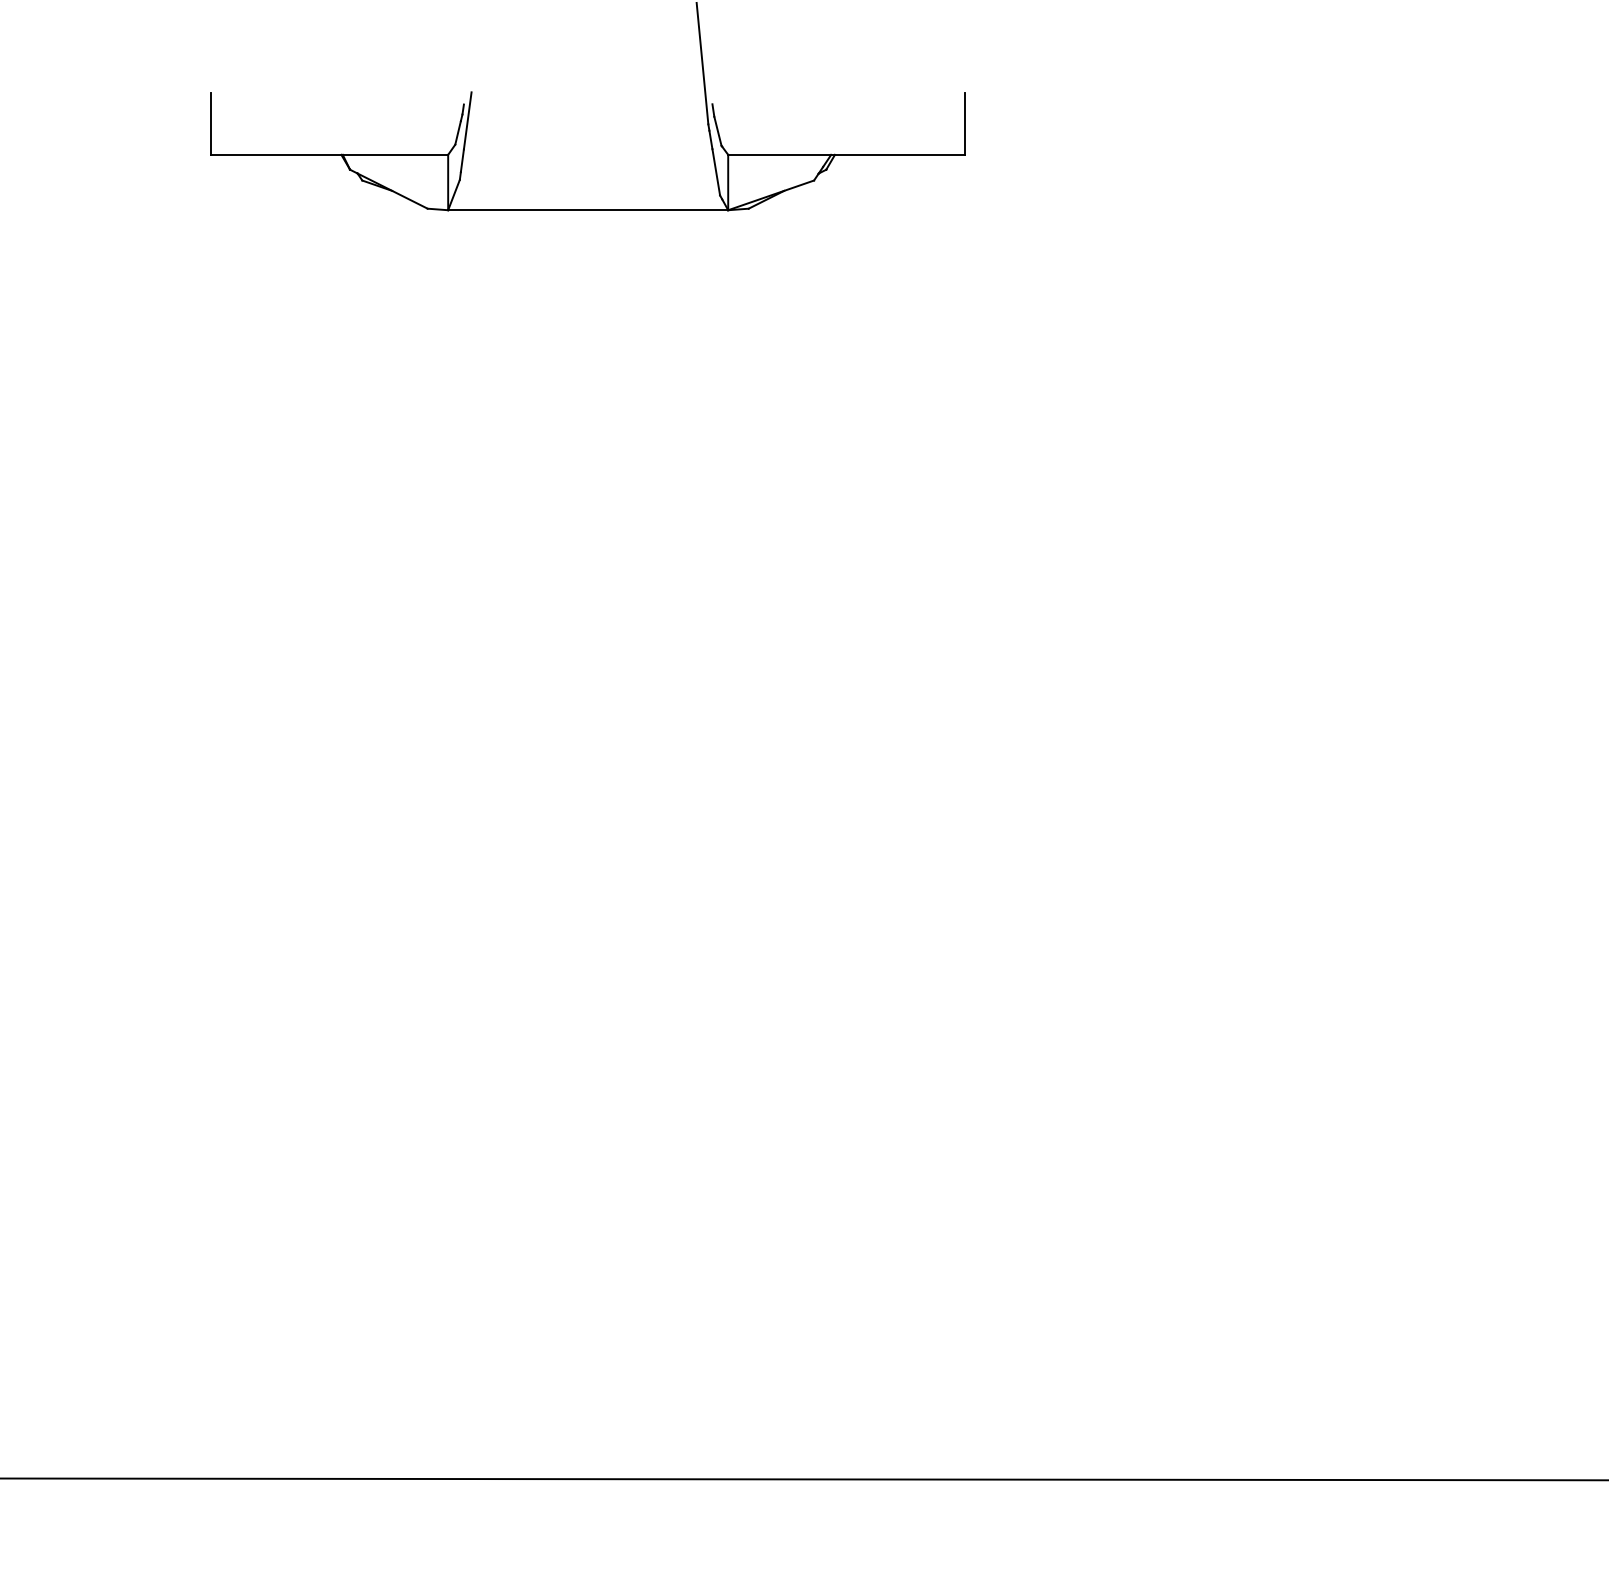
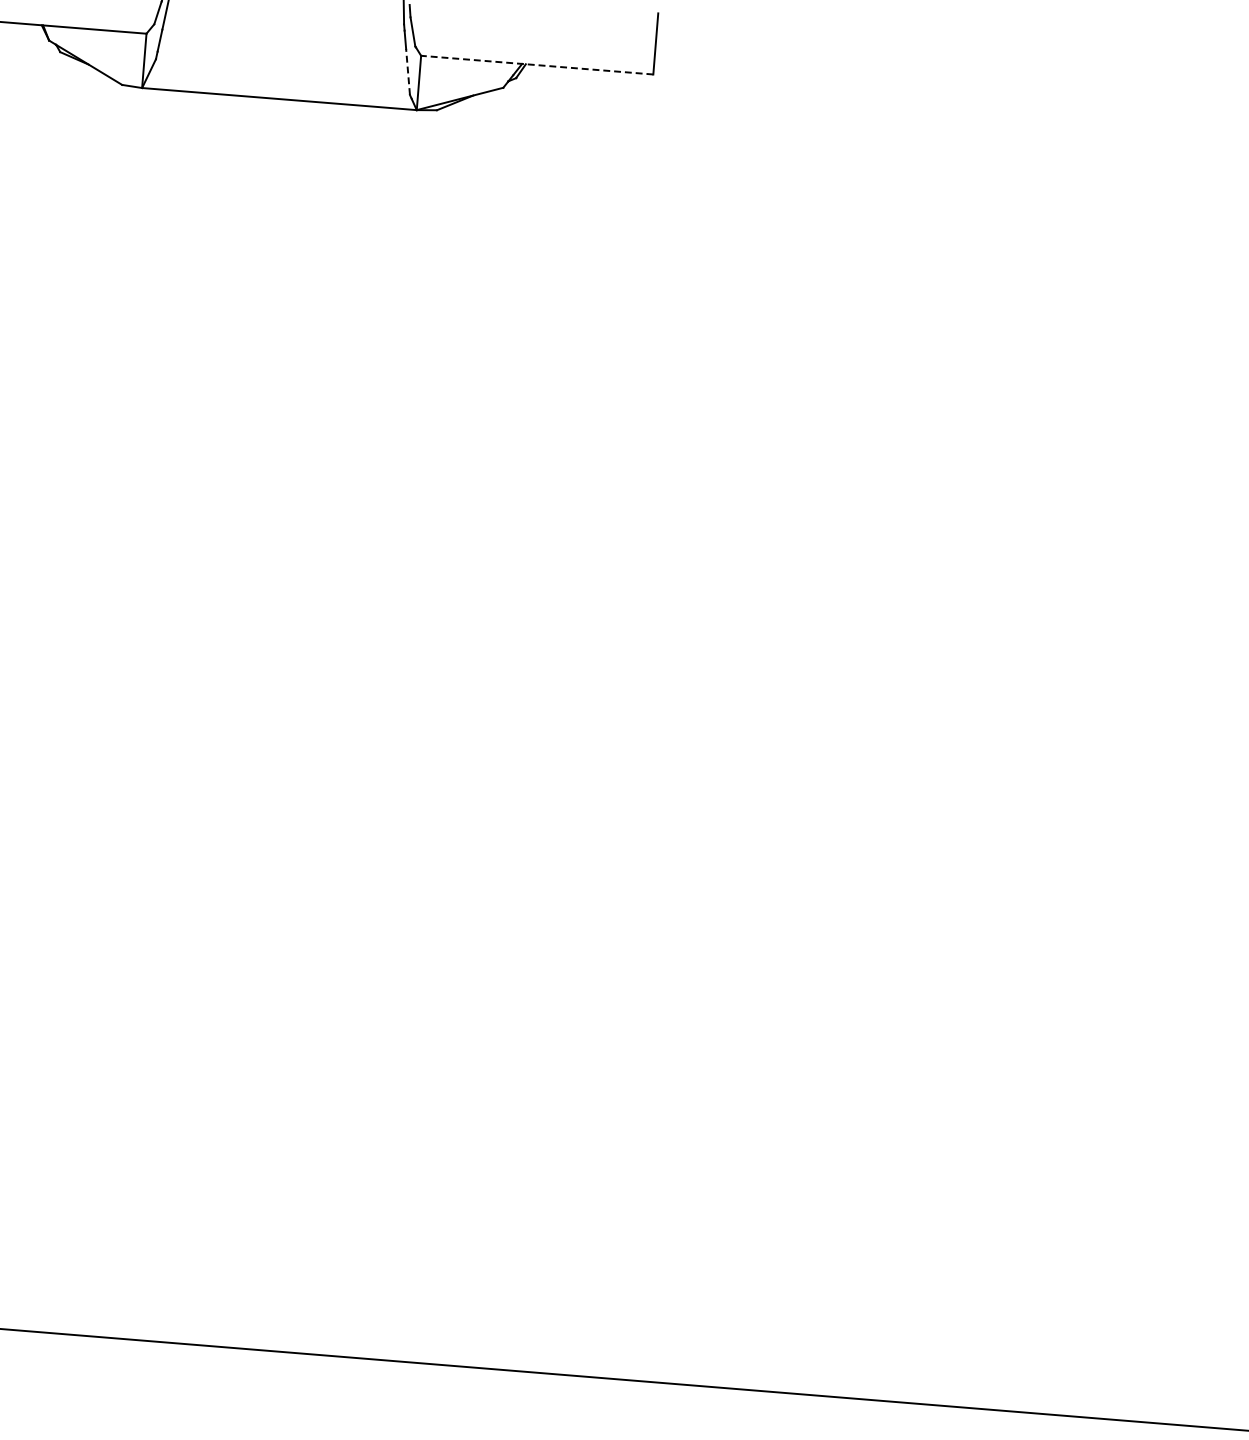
line: (846, 154) -> (537, 64), solid -> dashed
line: (716, 171) -> (408, 71), solid -> dashed

